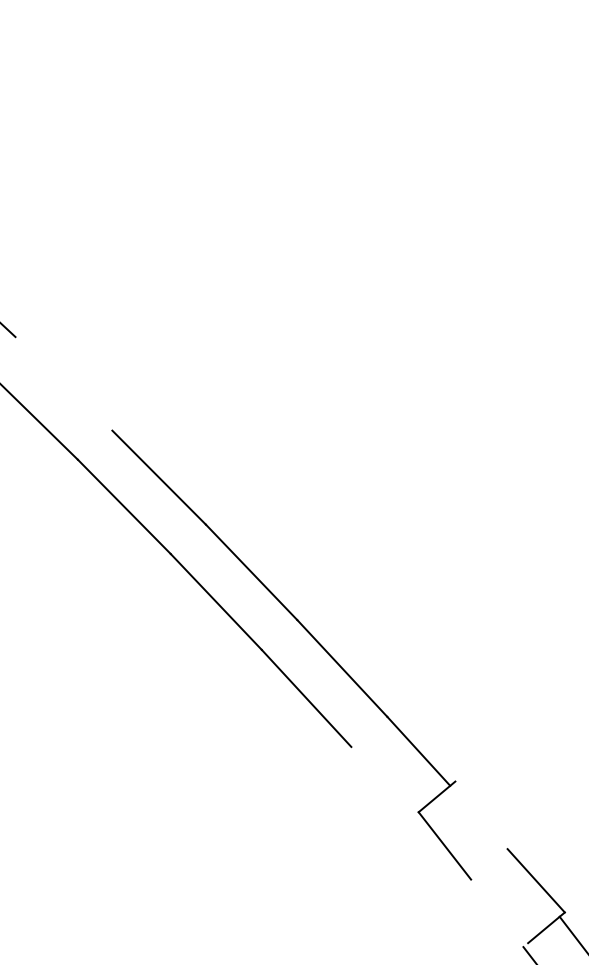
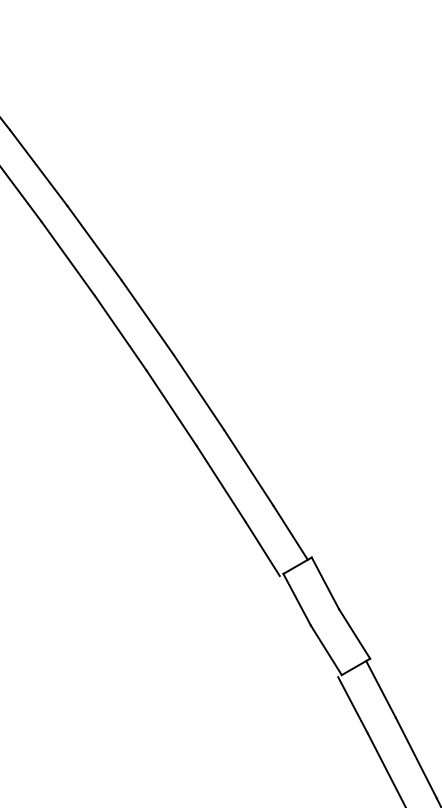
line: (63, 382) -> (94, 242), added
line: (382, 780) -> (262, 548), added
line: (481, 815) -> (325, 583), added
line: (498, 911) -> (325, 650), added

